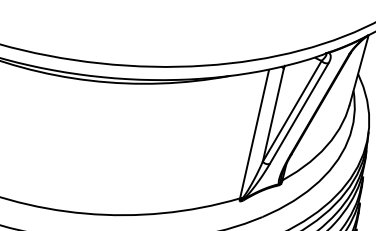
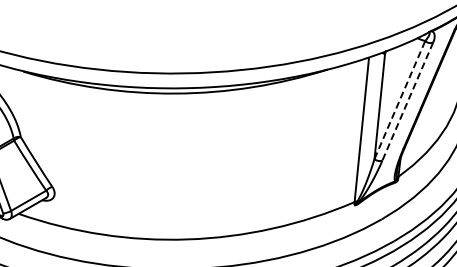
line: (292, 110) -> (400, 99), solid -> dashed
line: (298, 113) -> (407, 101), solid -> dashed

